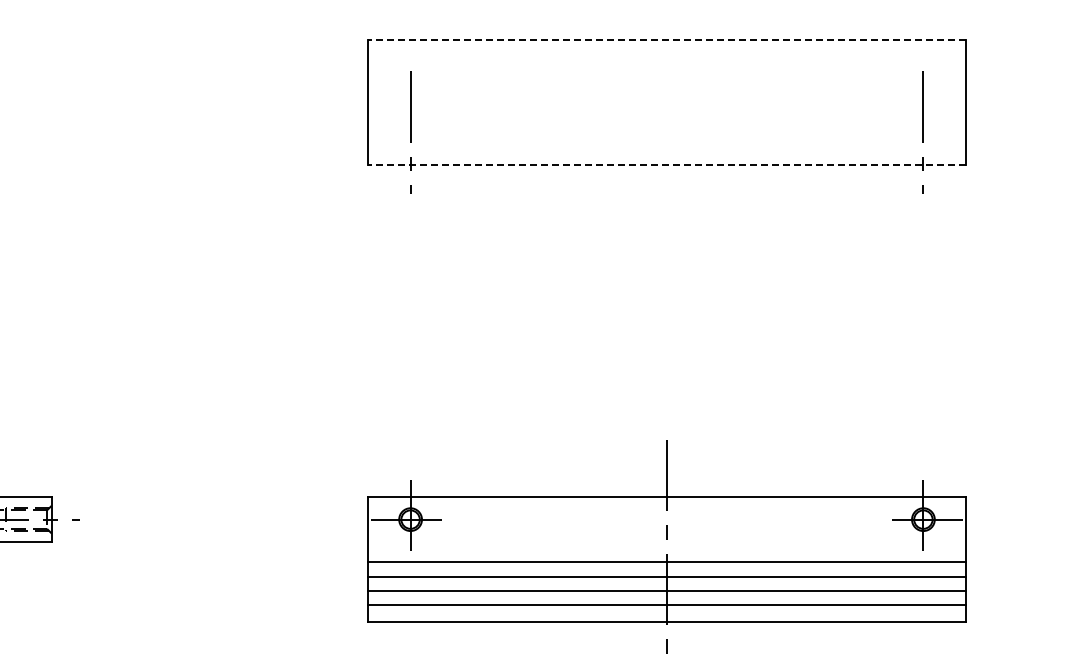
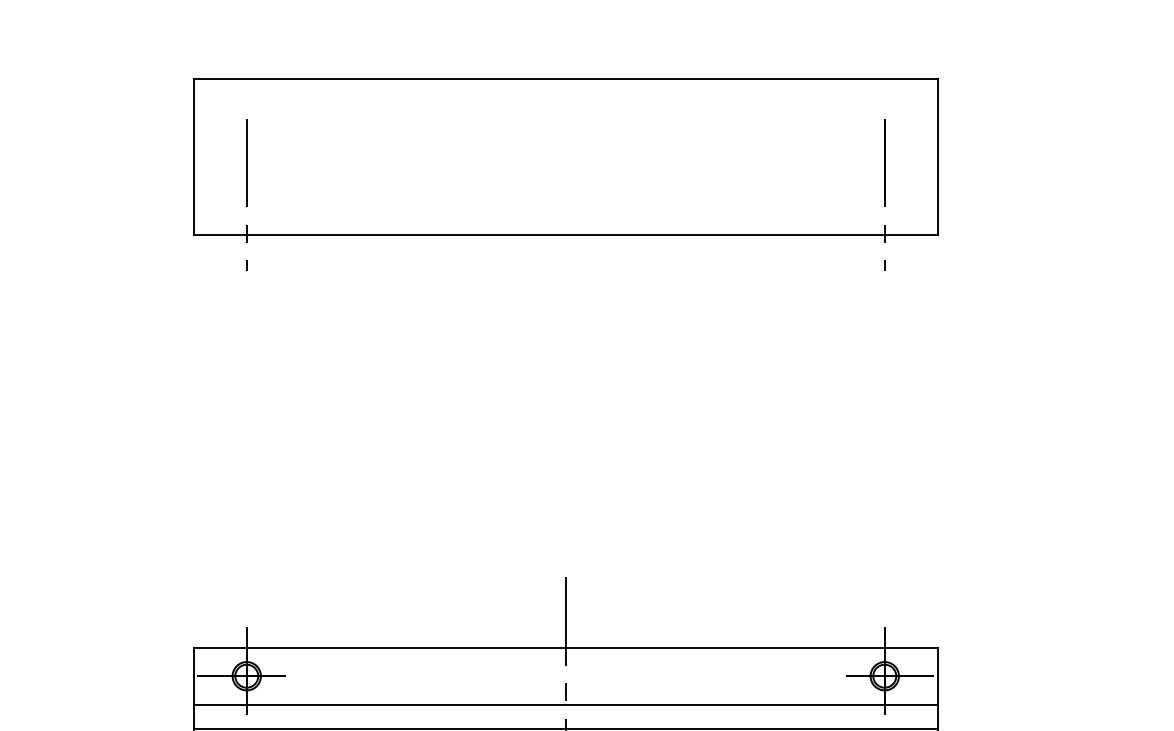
line: (666, 39) -> (565, 78), dashed -> solid
line: (666, 165) -> (565, 235), dashed -> solid
line: (666, 542) -> (565, 704), added

